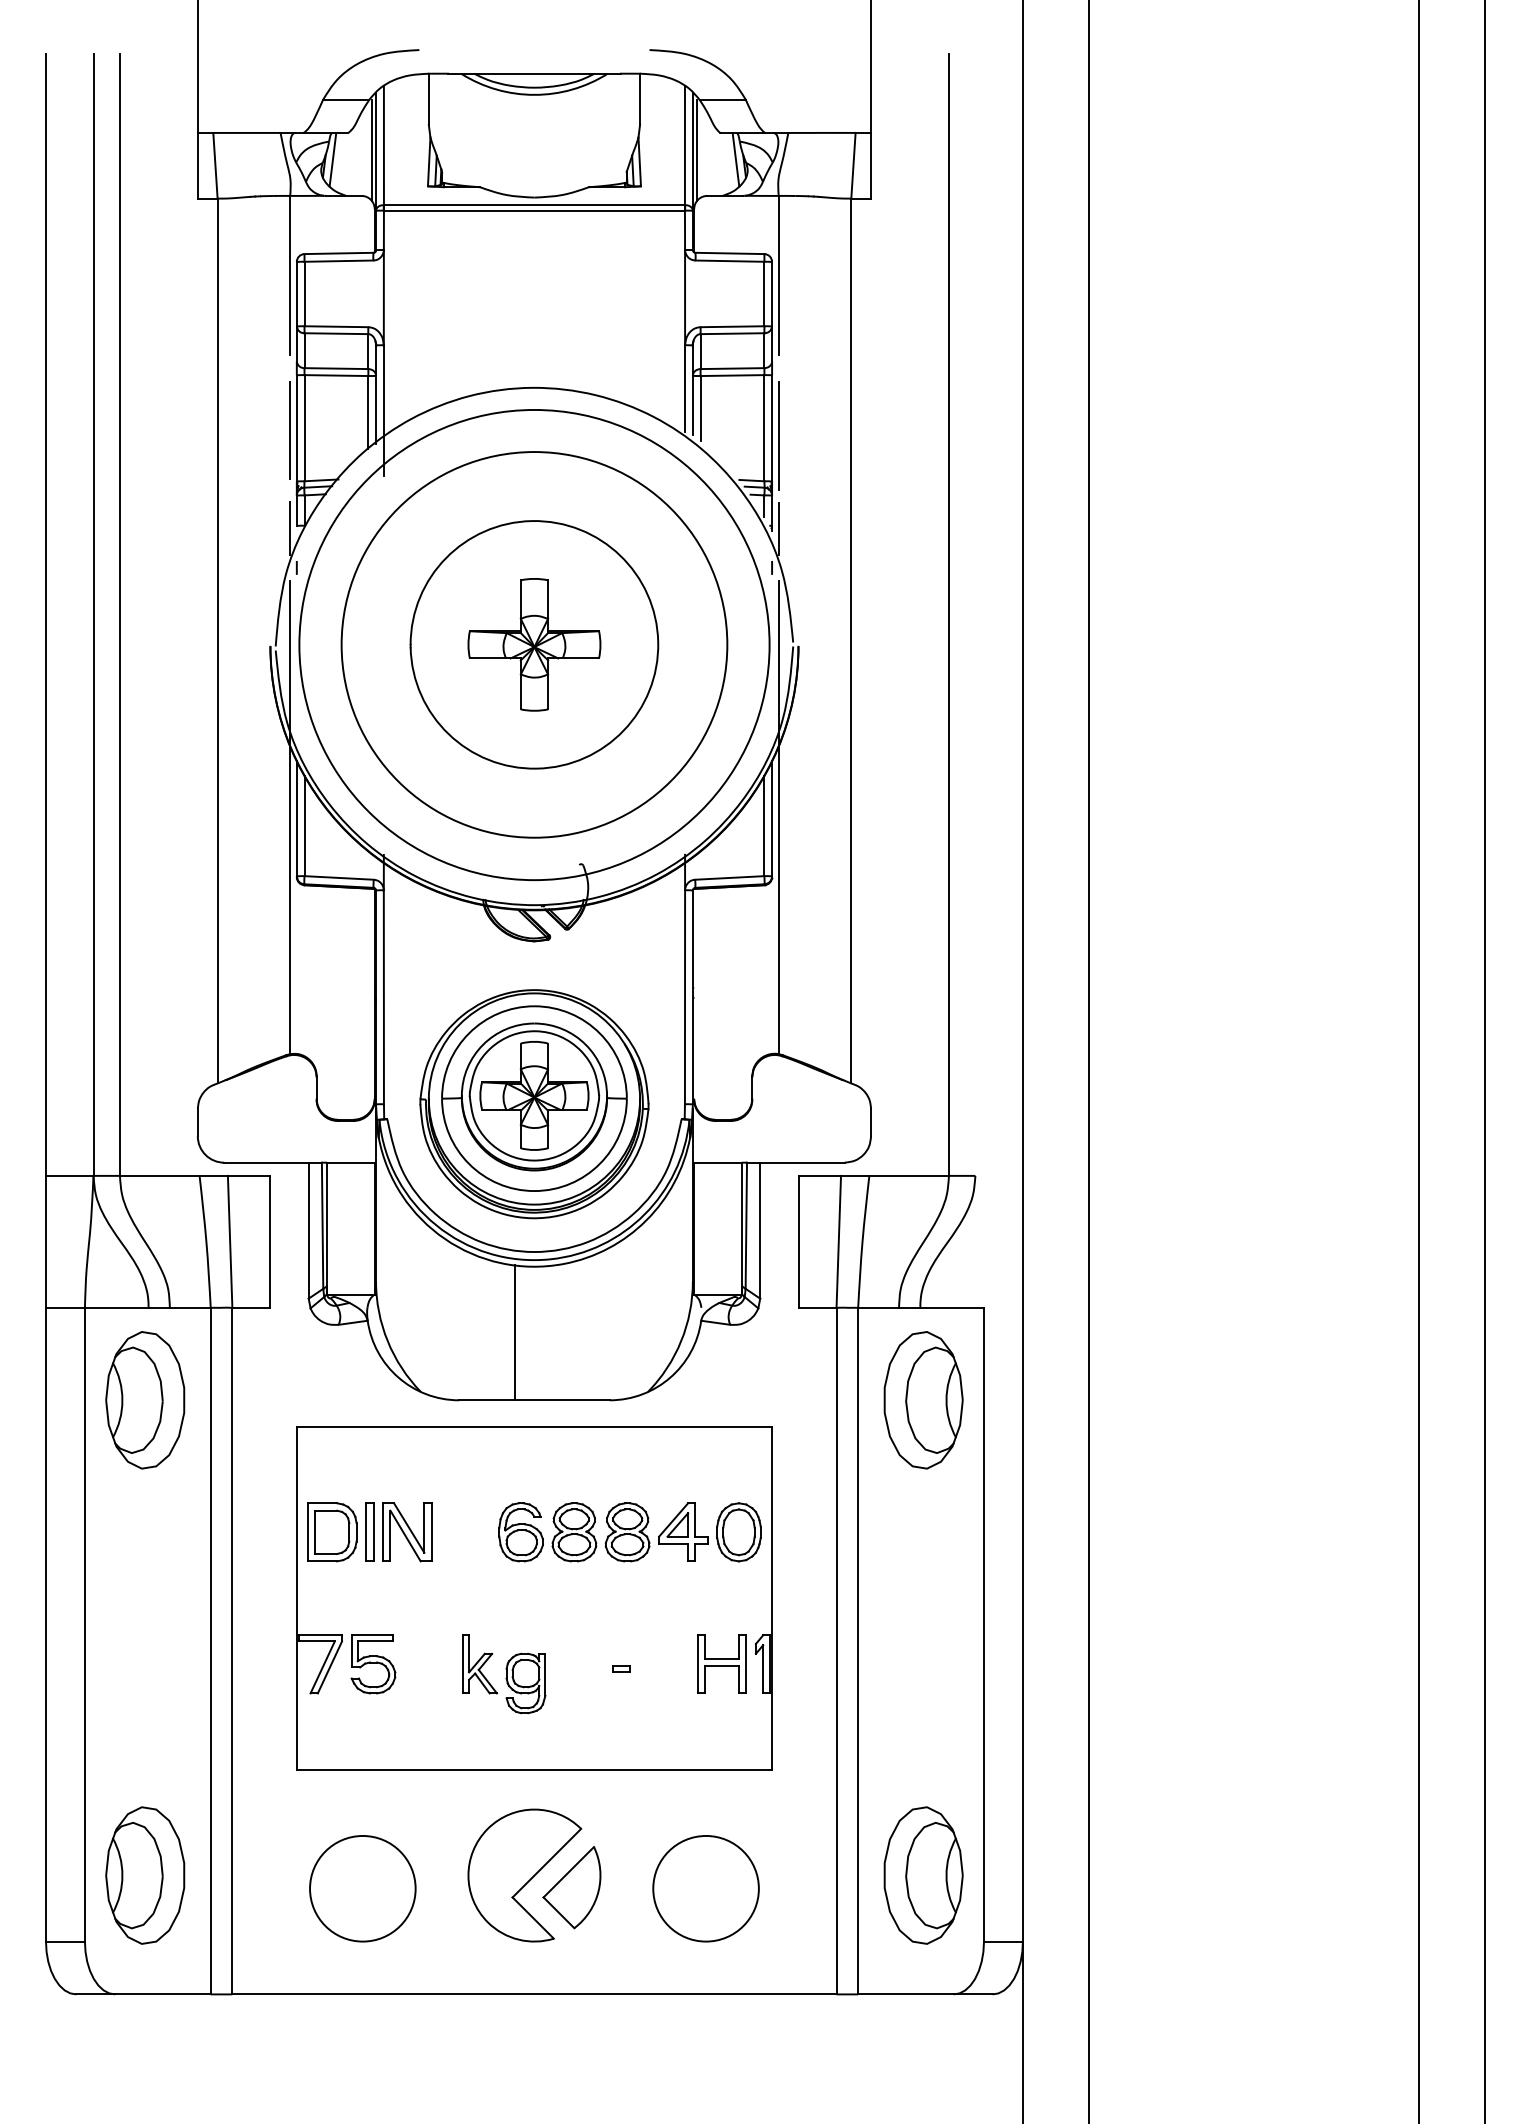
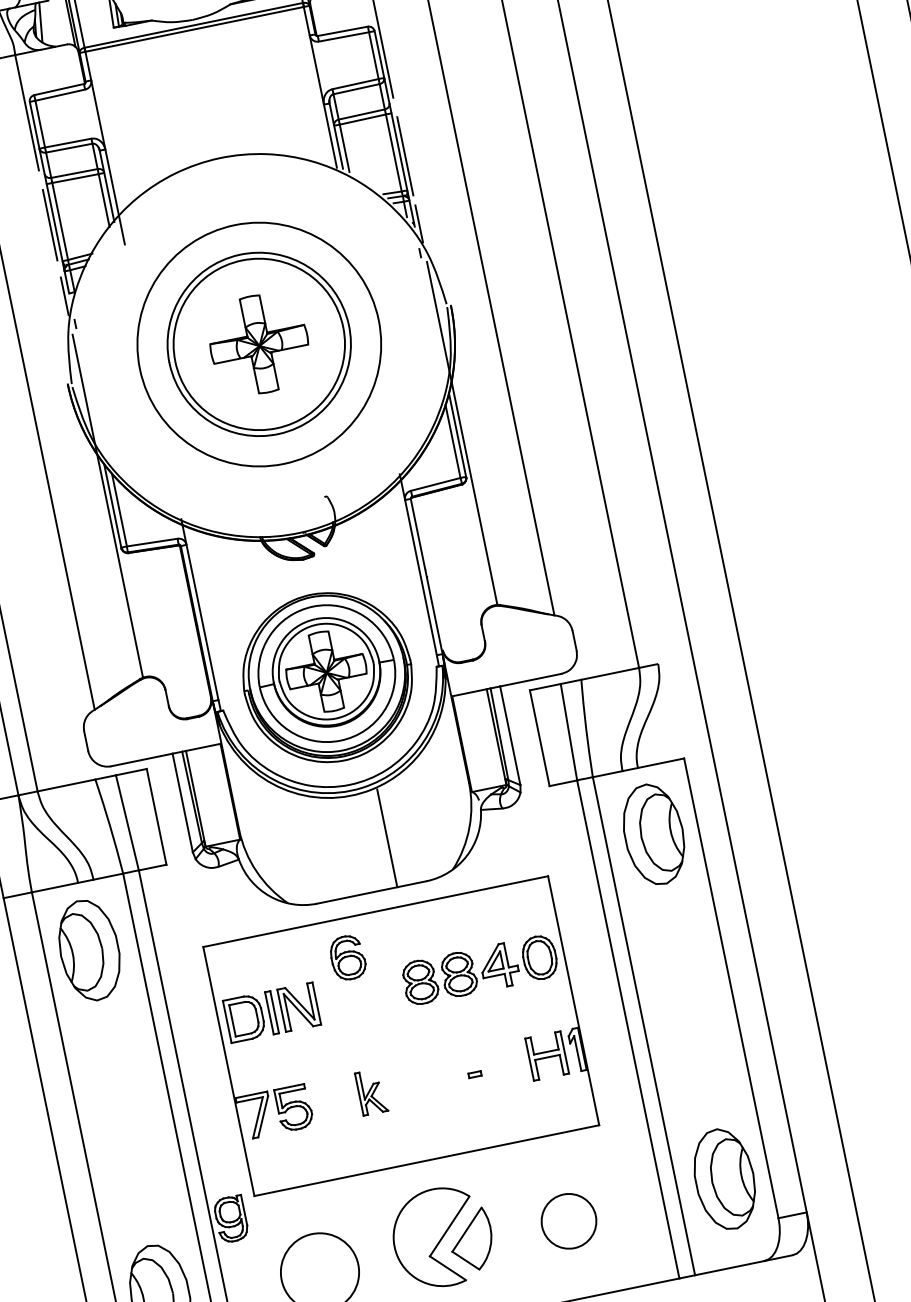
circle: (534, 644) -> (259, 344), size x0.6
circle: (534, 644) -> (259, 344), size x0.7
line: (514, 1332) -> (387, 838), moved
part: (520, 1532) -> (347, 958), moved
part: (525, 1683) -> (231, 1219), moved
circle: (705, 1888) -> (568, 1221), size x0.7

